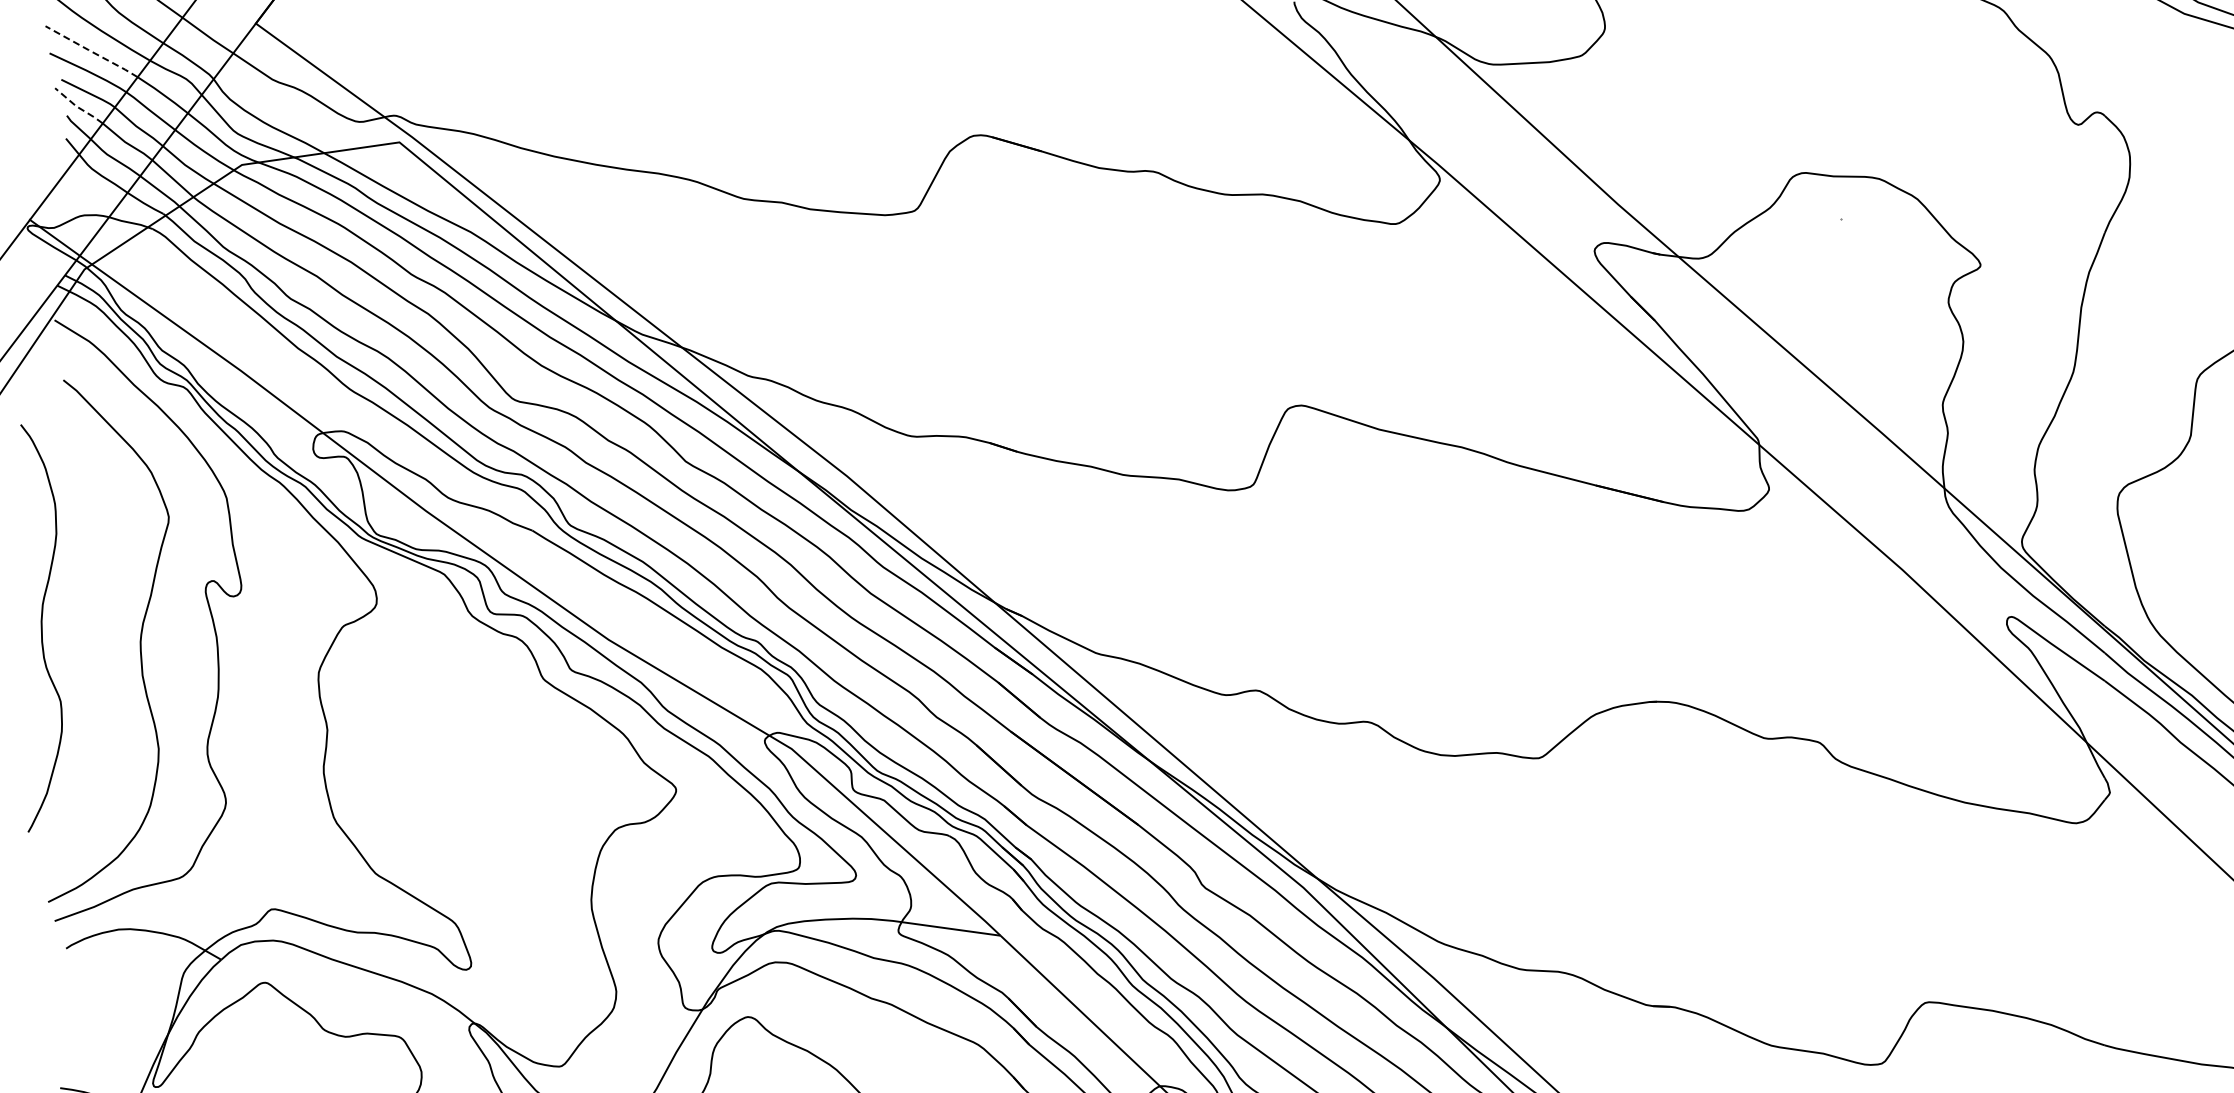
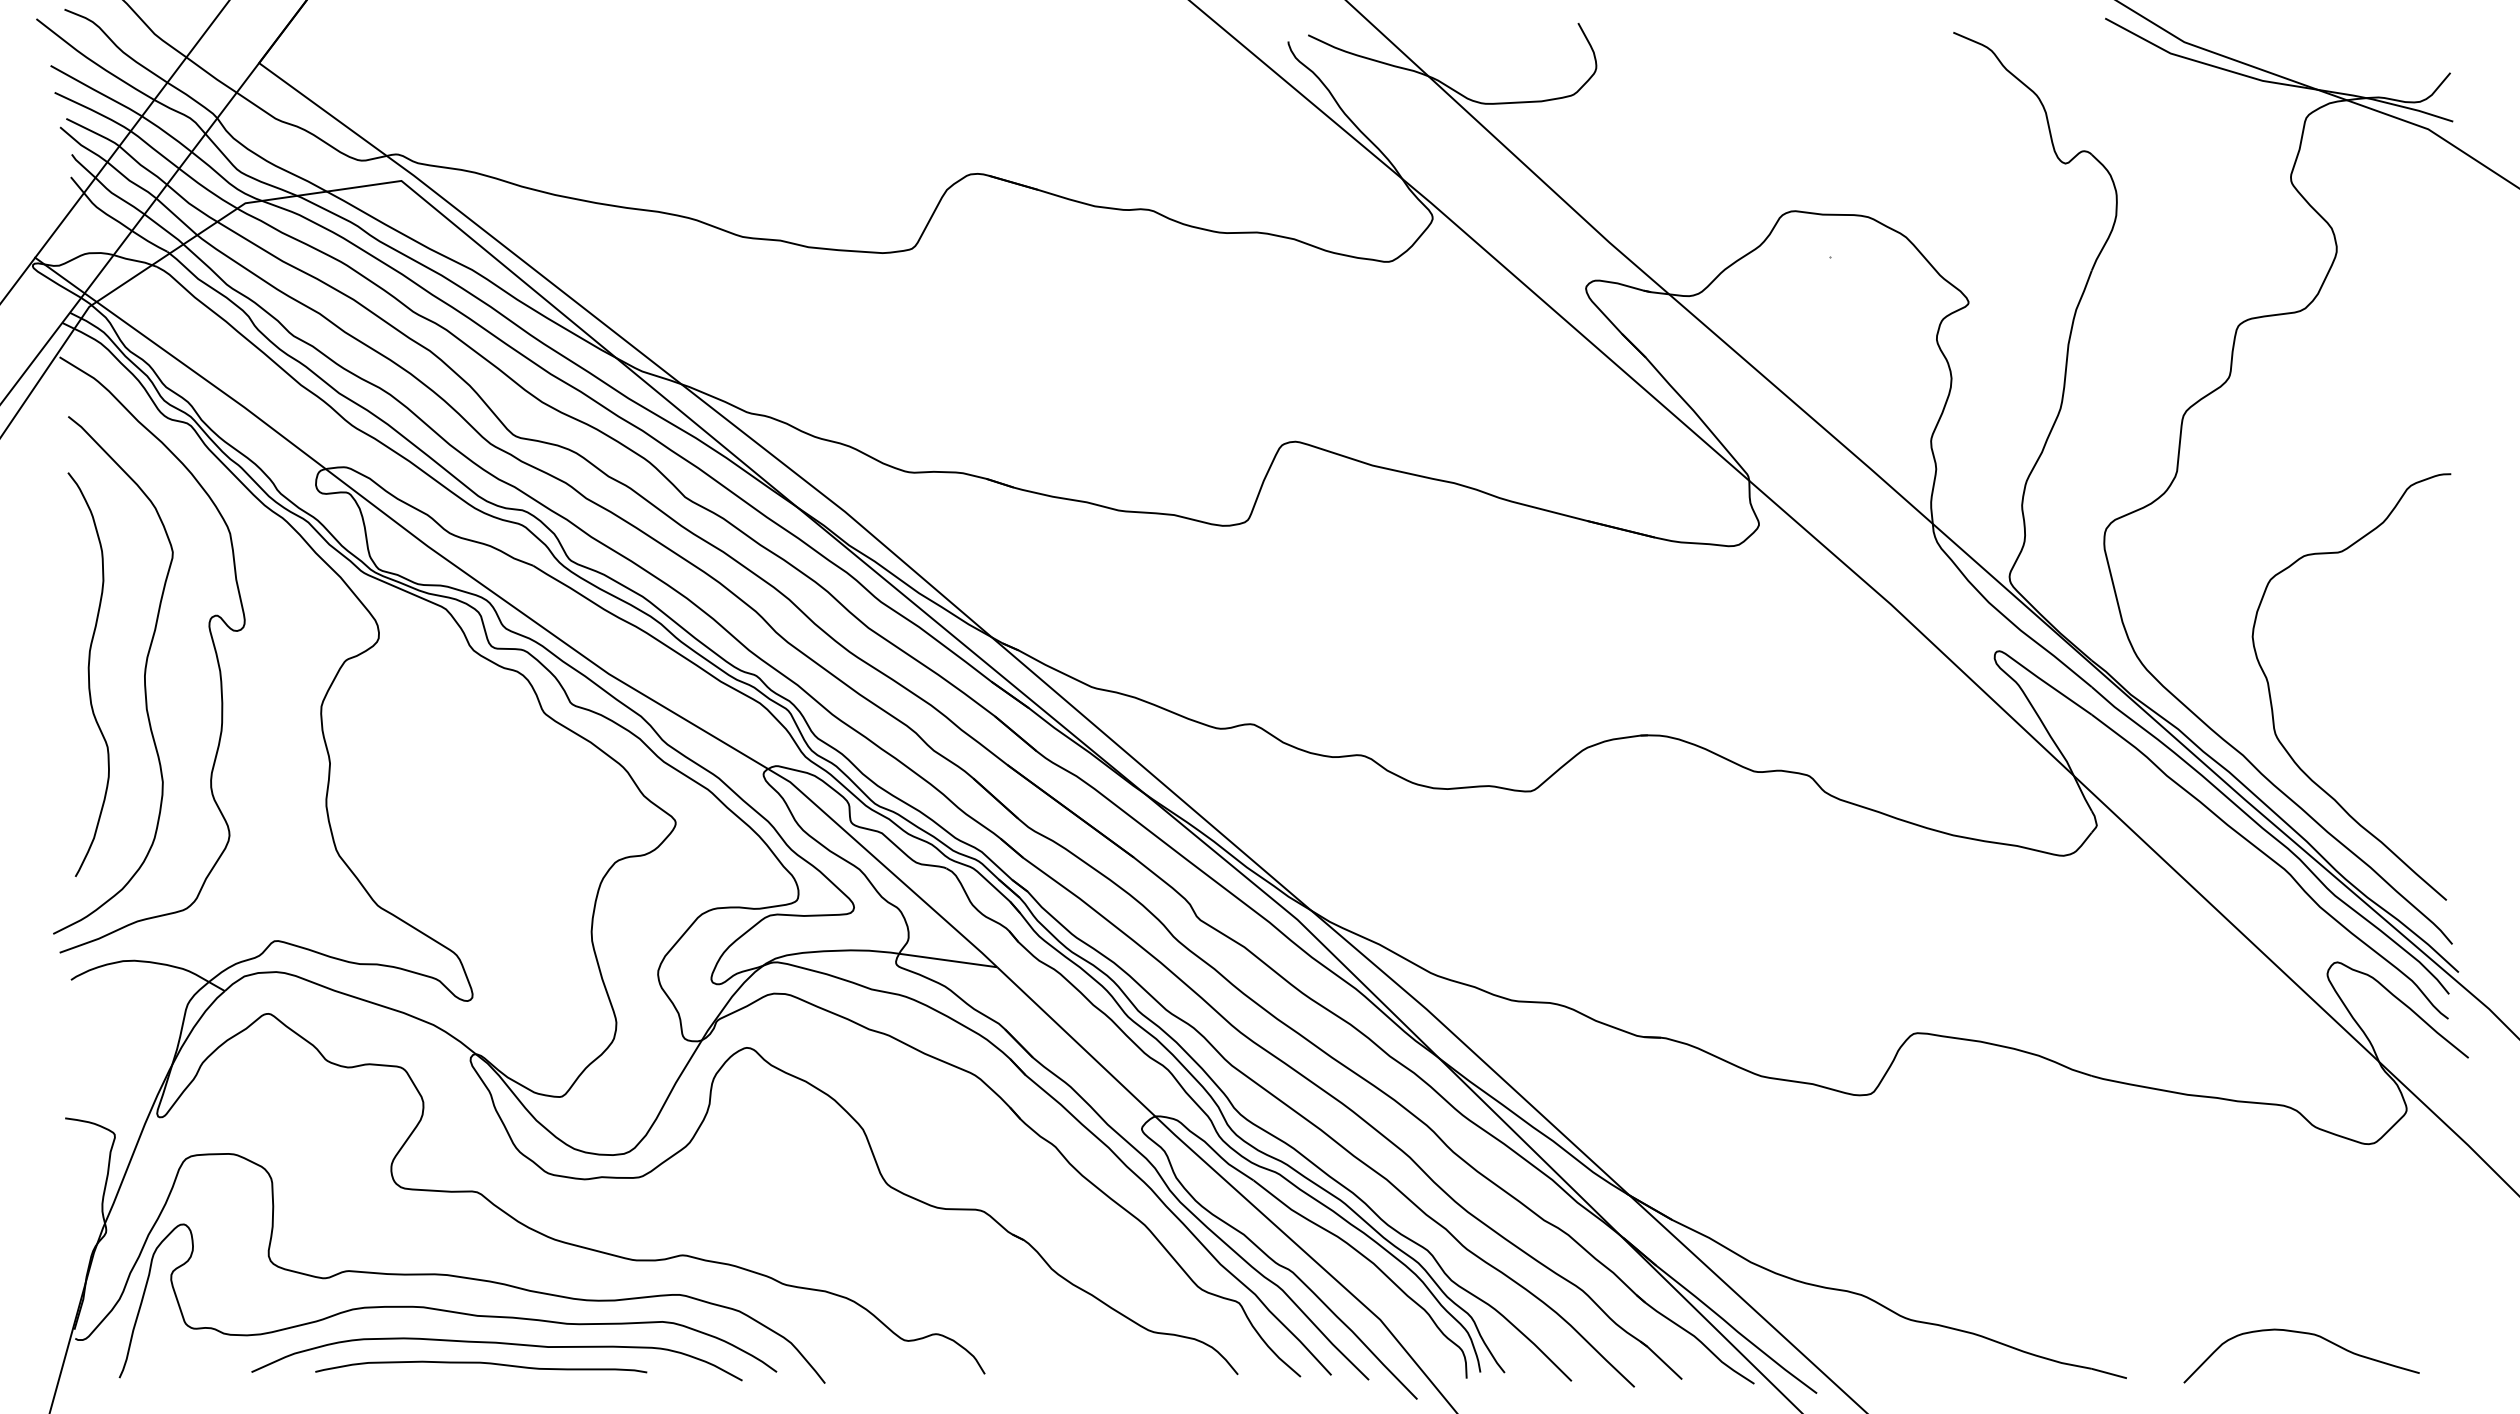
line: (91, 51) -> (96, 90), dashed -> solid
line: (77, 107) -> (82, 146), dashed -> solid
curve: (41, 628) -> (88, 674), moved

